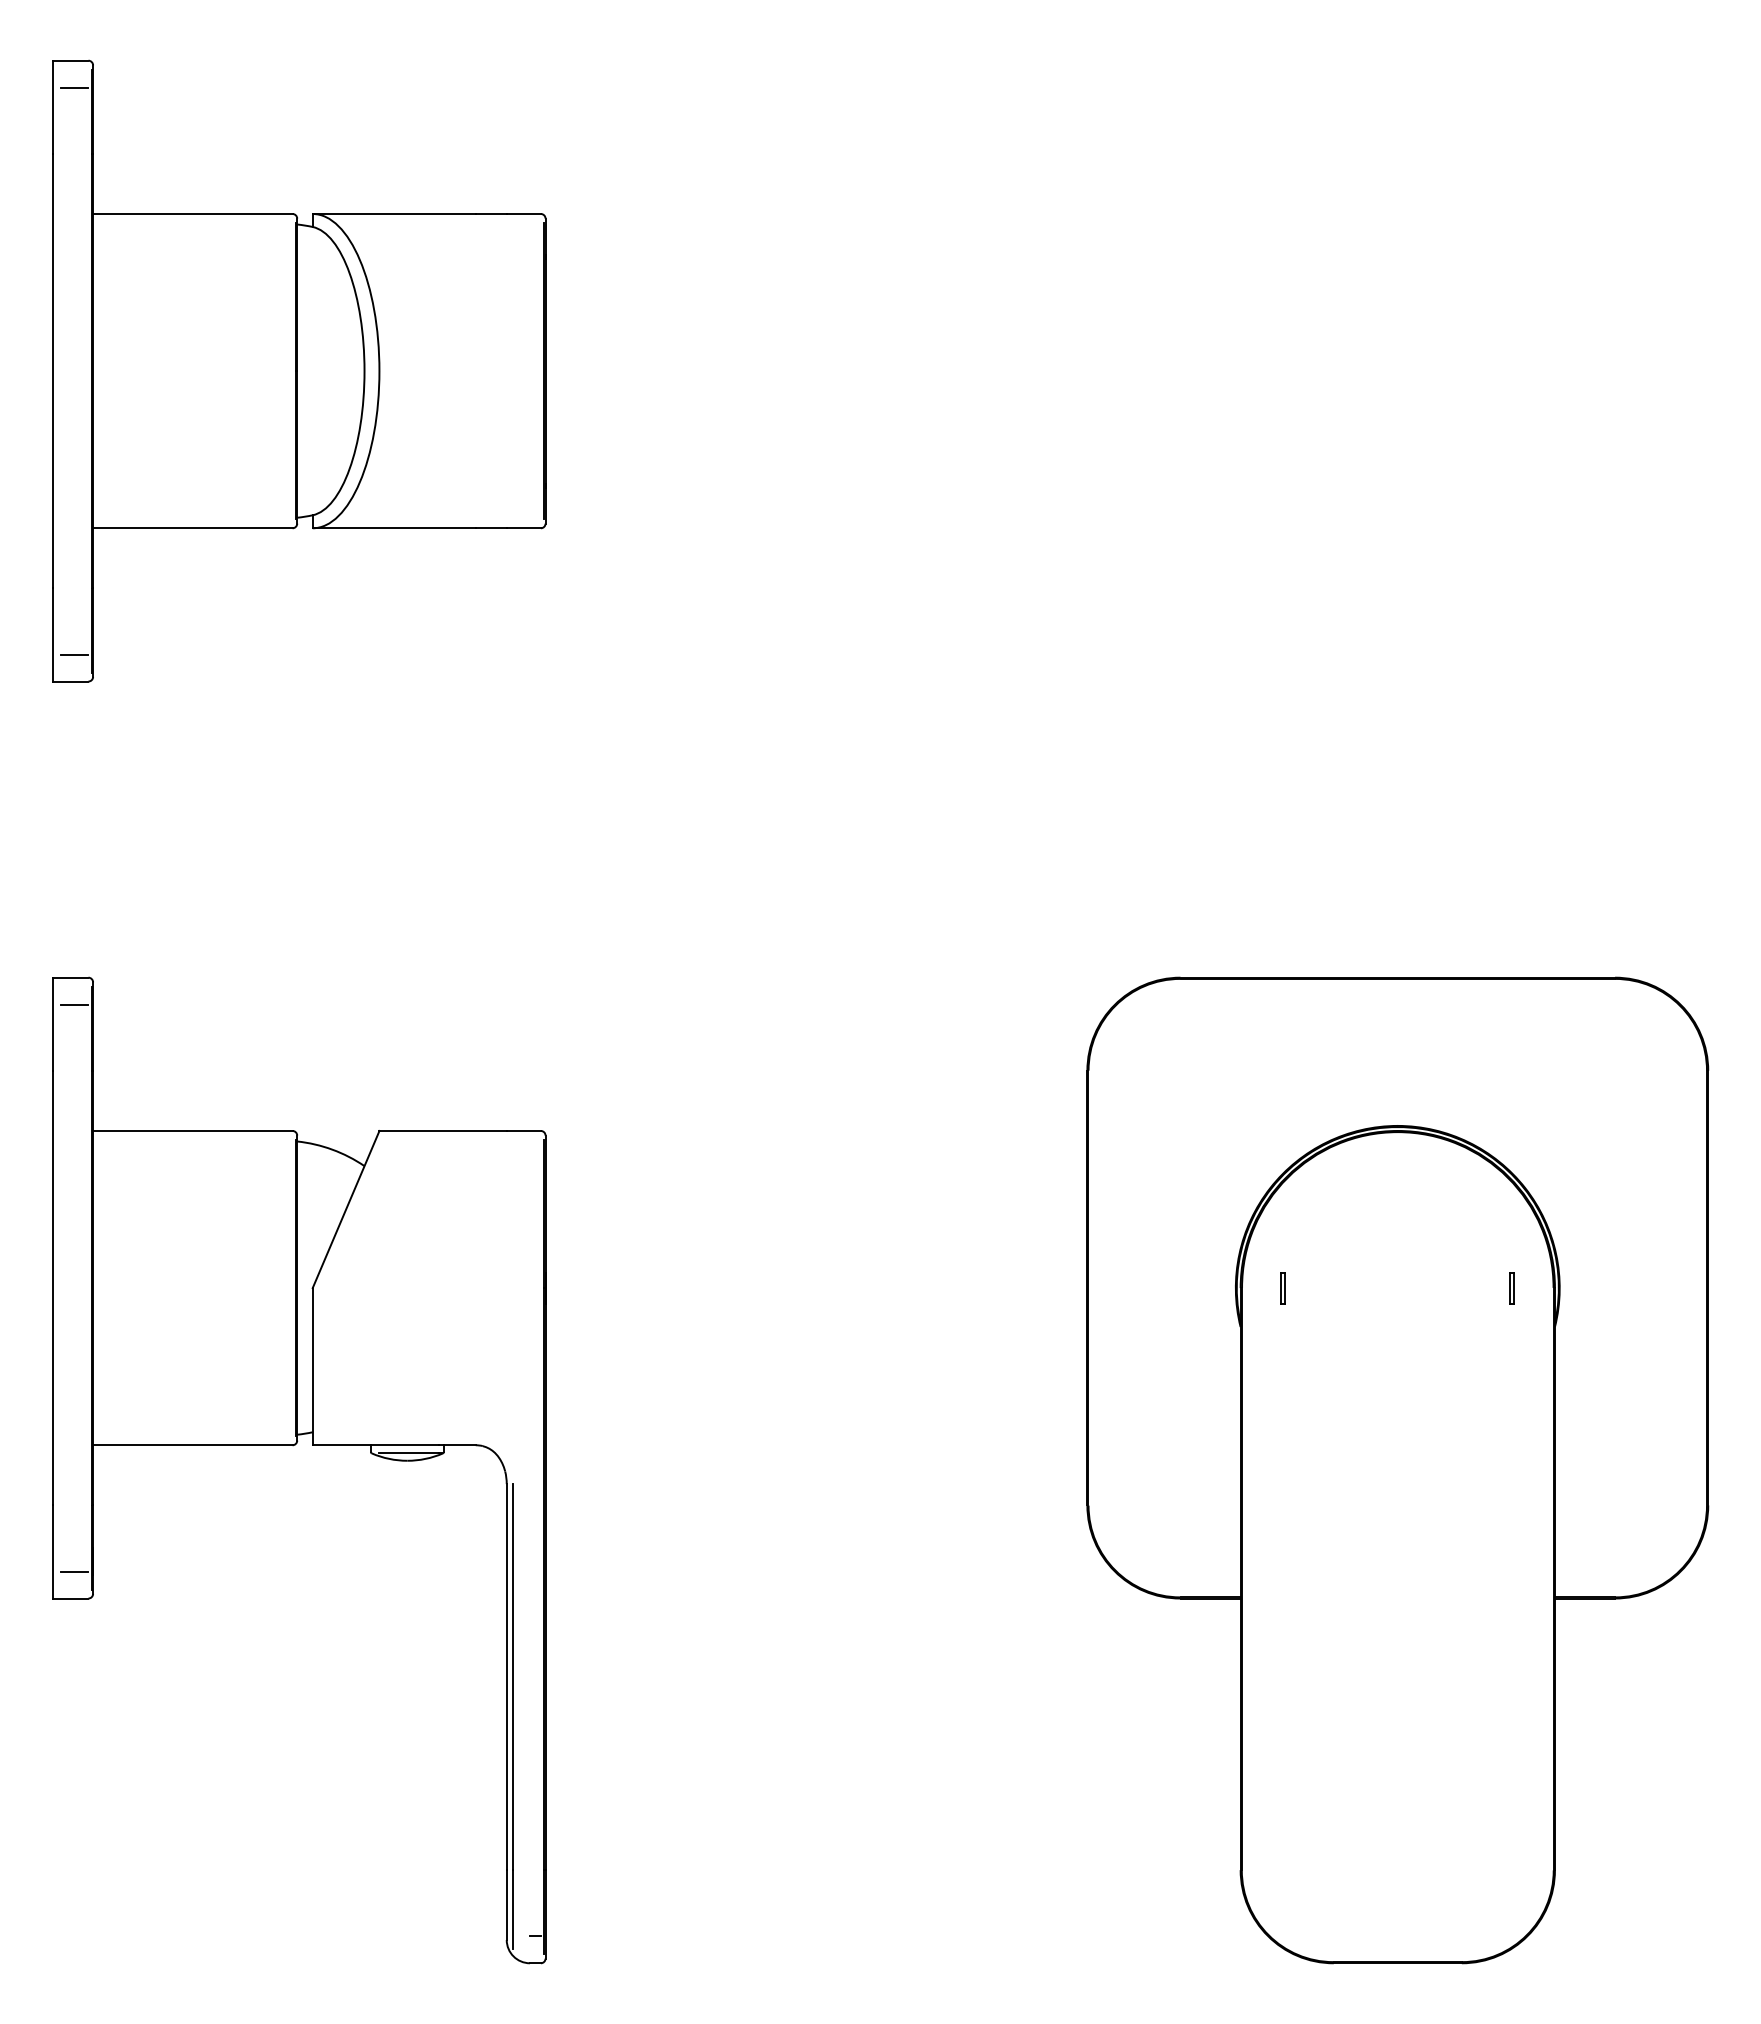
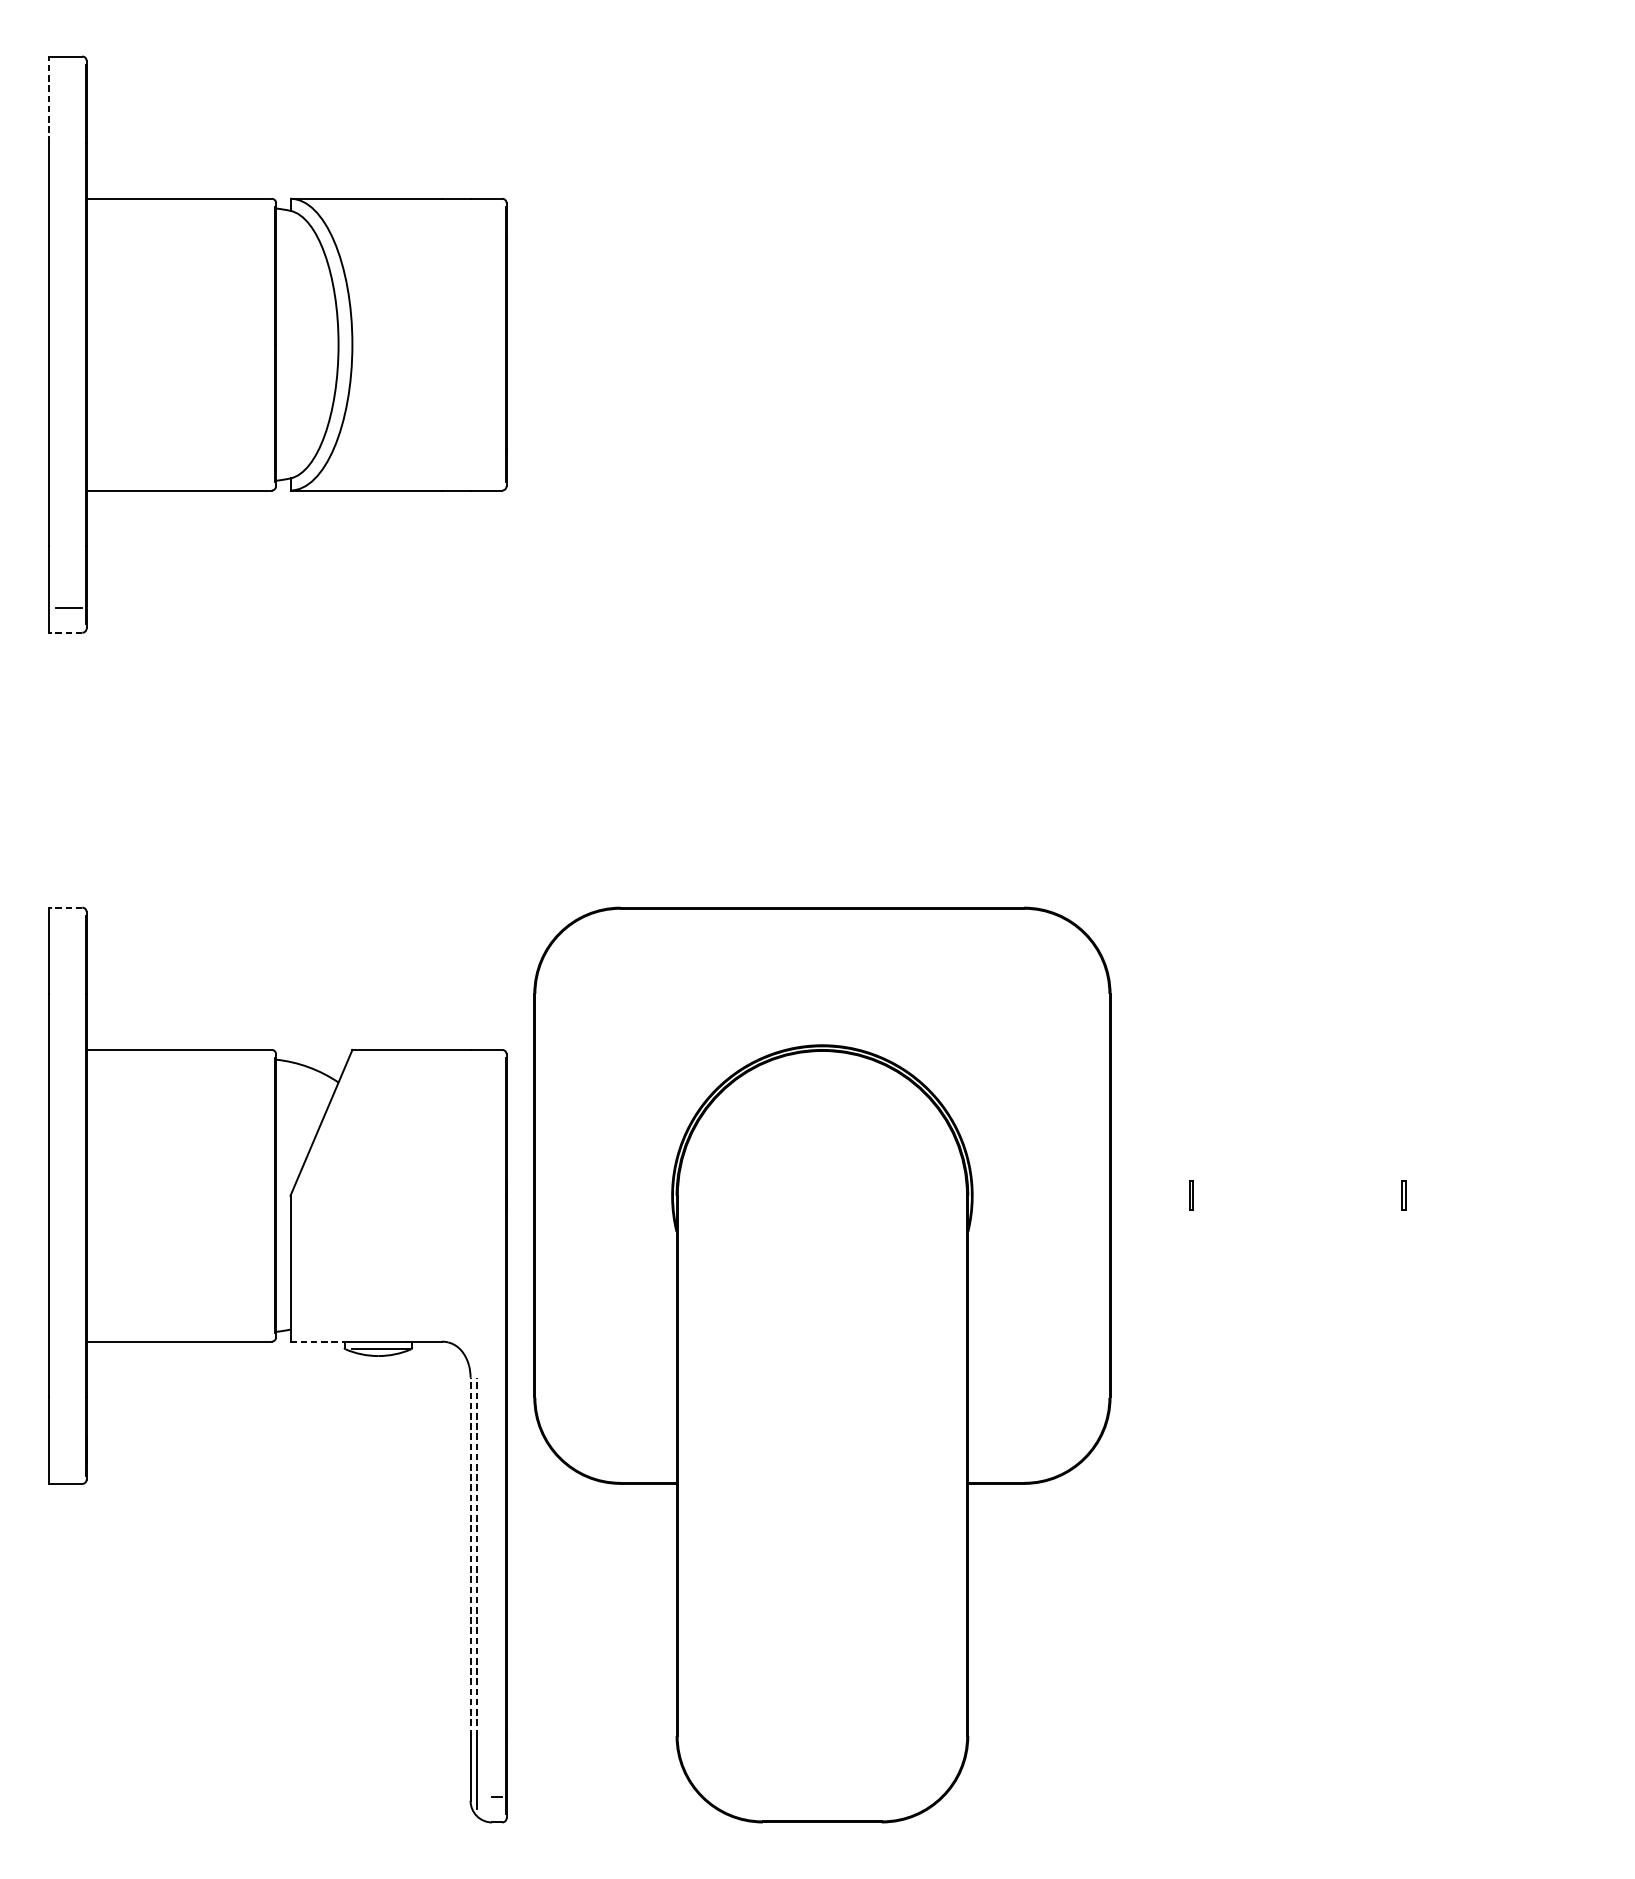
line: (74, 87) -> (69, 81), removed
line: (52, 107) -> (48, 99), solid -> dashed
line: (70, 681) -> (65, 632), solid -> dashed
line: (70, 977) -> (65, 907), solid -> dashed
line: (74, 1004) -> (69, 932), removed
line: (342, 1445) -> (318, 1341), solid -> dashed
part: (1397, 1470) -> (822, 1365), moved
line: (74, 1571) -> (69, 1458), removed
line: (506, 1676) -> (470, 1556), solid -> dashed
line: (513, 1676) -> (476, 1556), solid -> dashed

